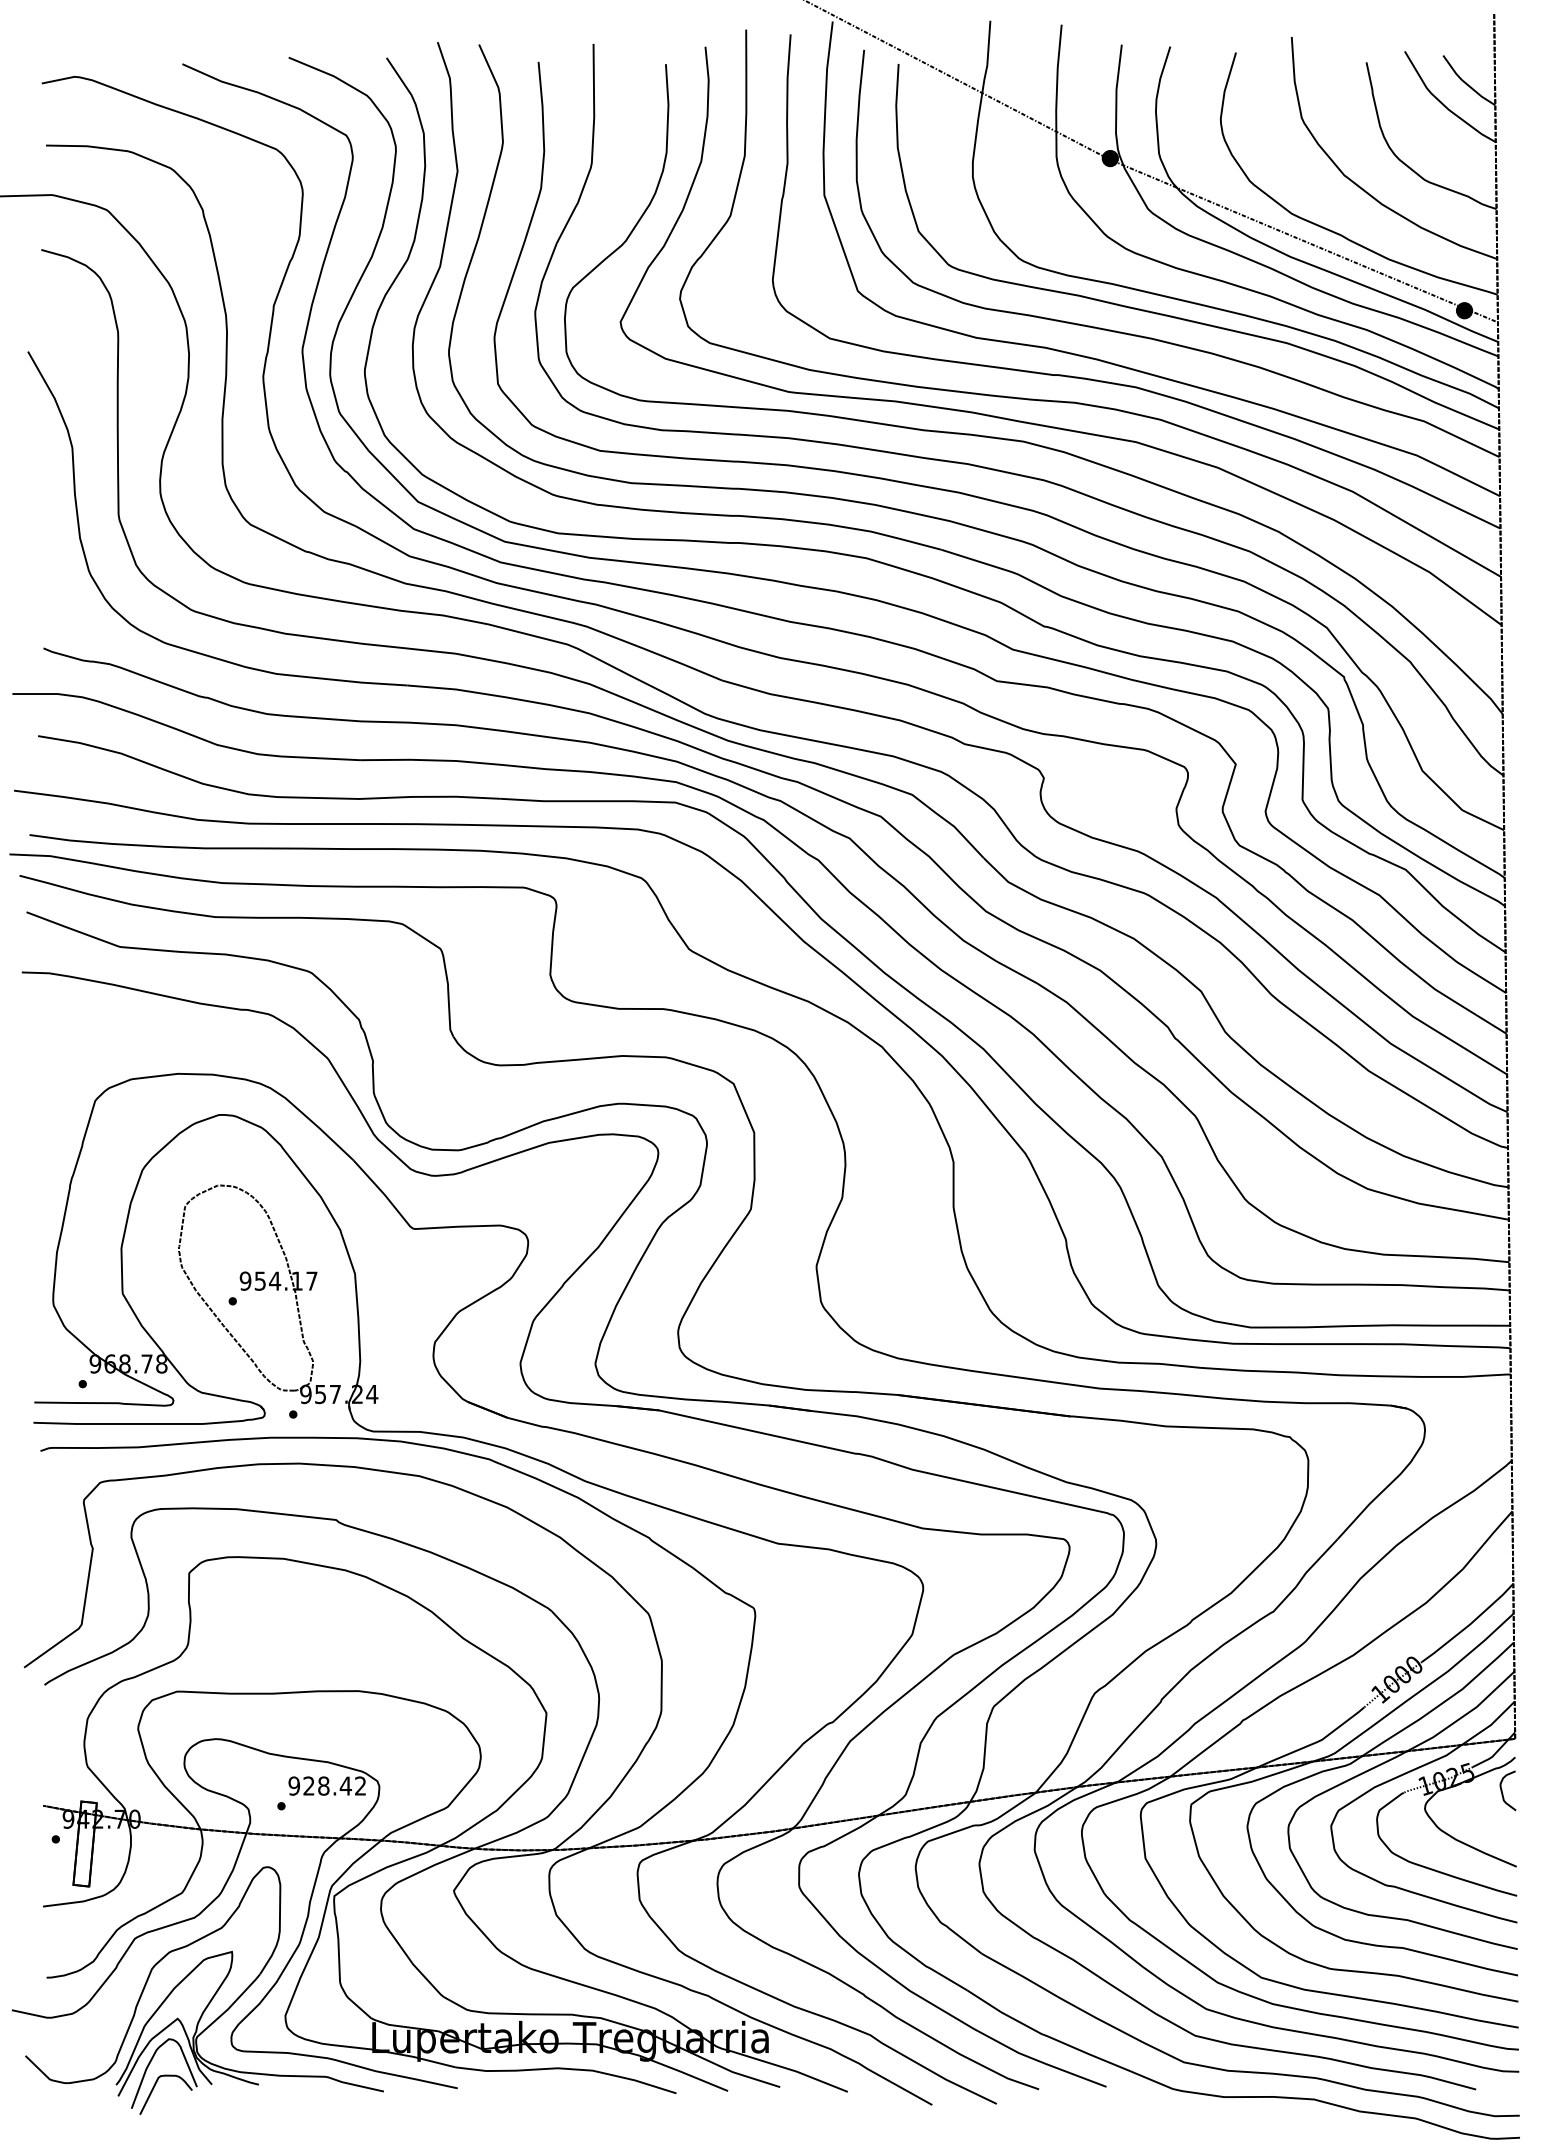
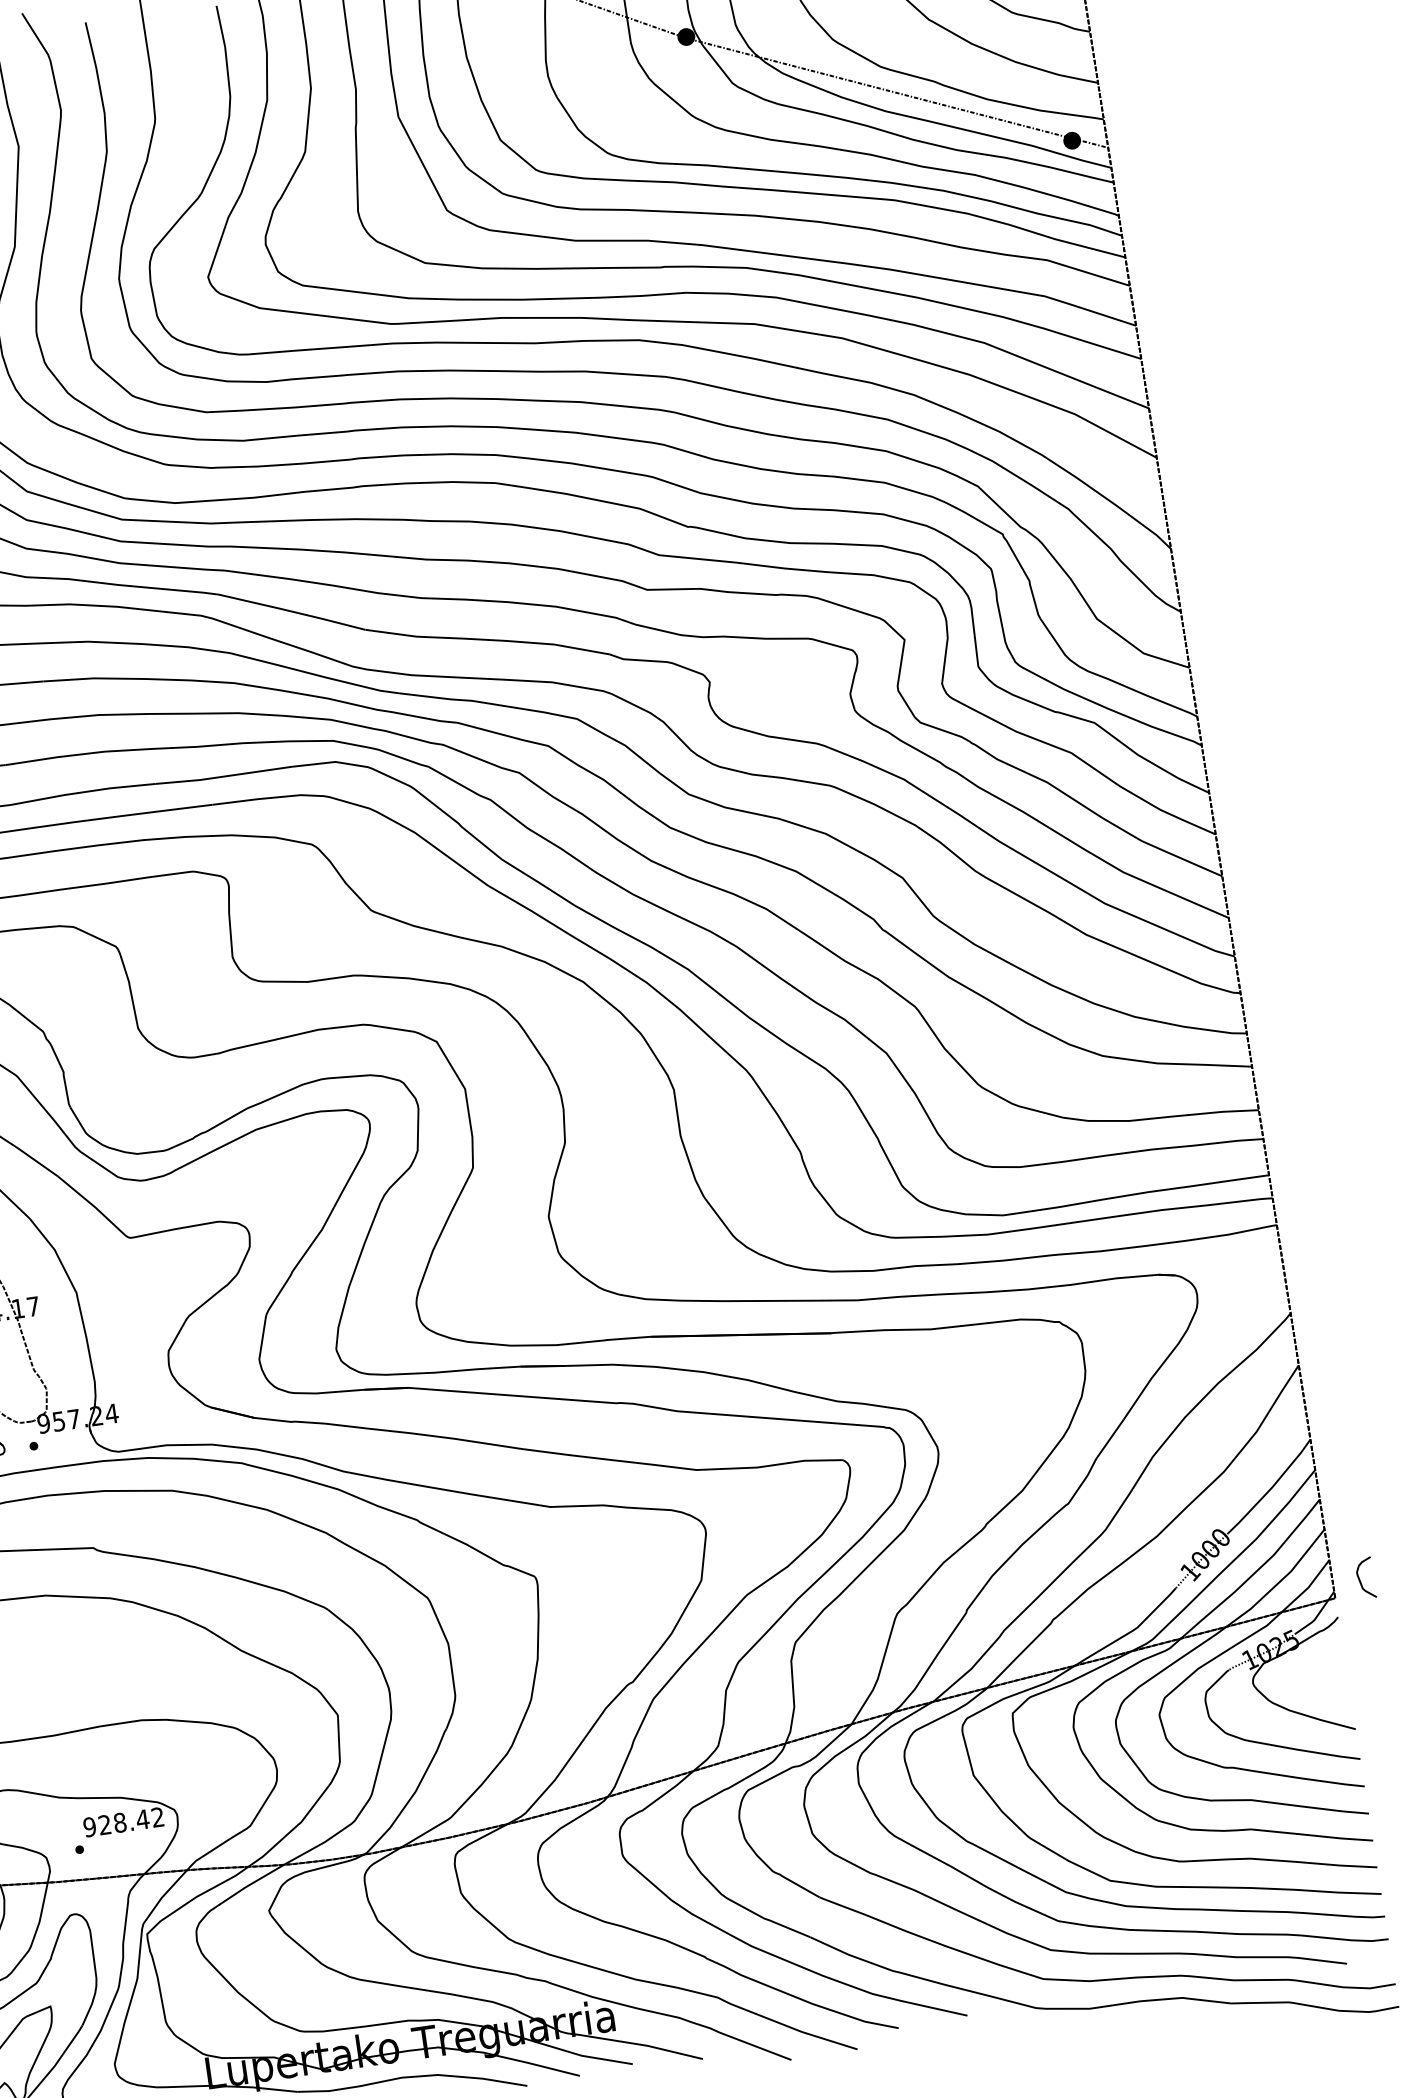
curve: (1502, 1790) -> (1359, 1578), moved

